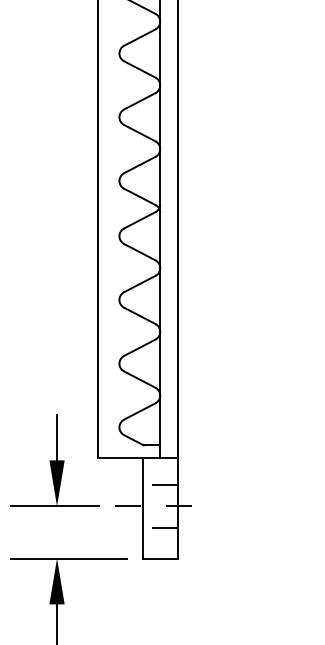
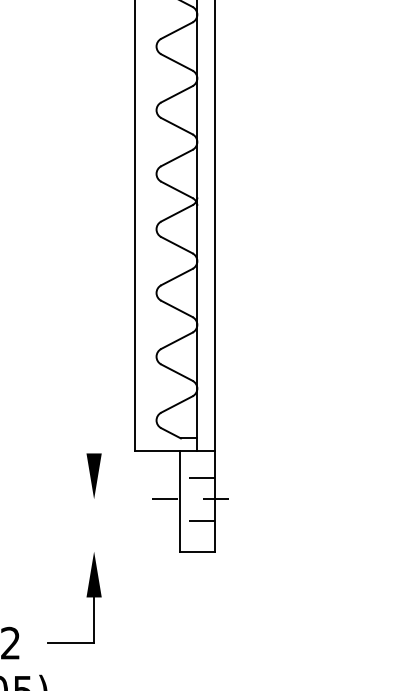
line: (57, 437) -> (94, 430), removed
line: (55, 506) -> (92, 499), removed
line: (68, 558) -> (105, 551), removed

